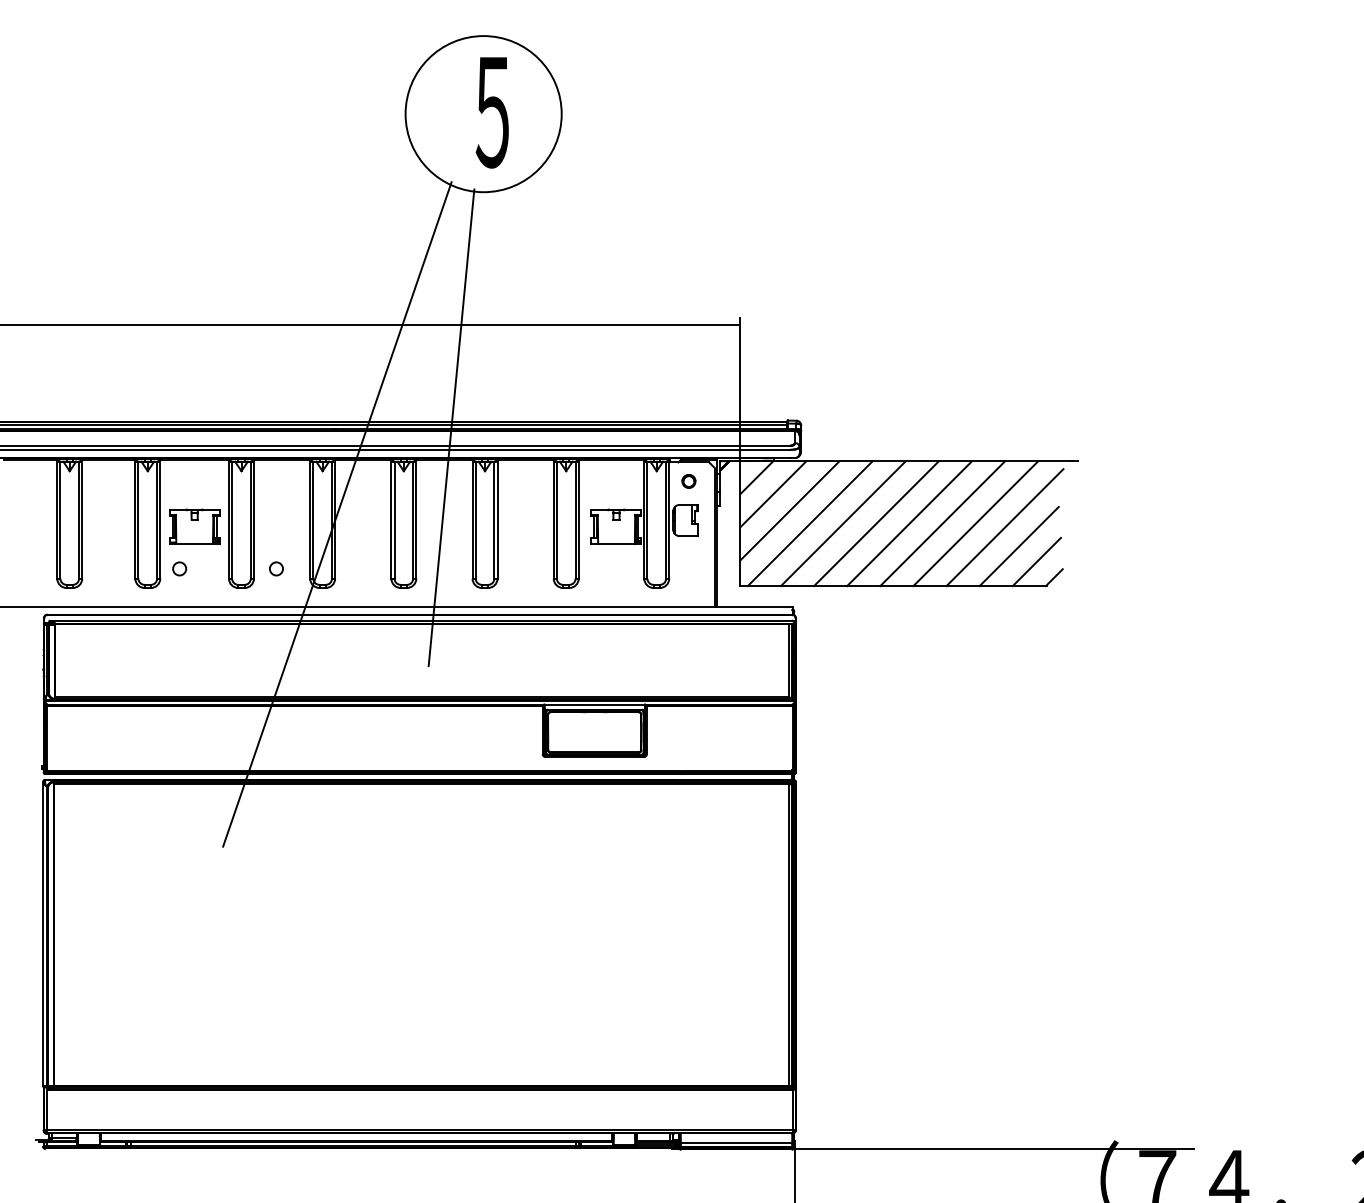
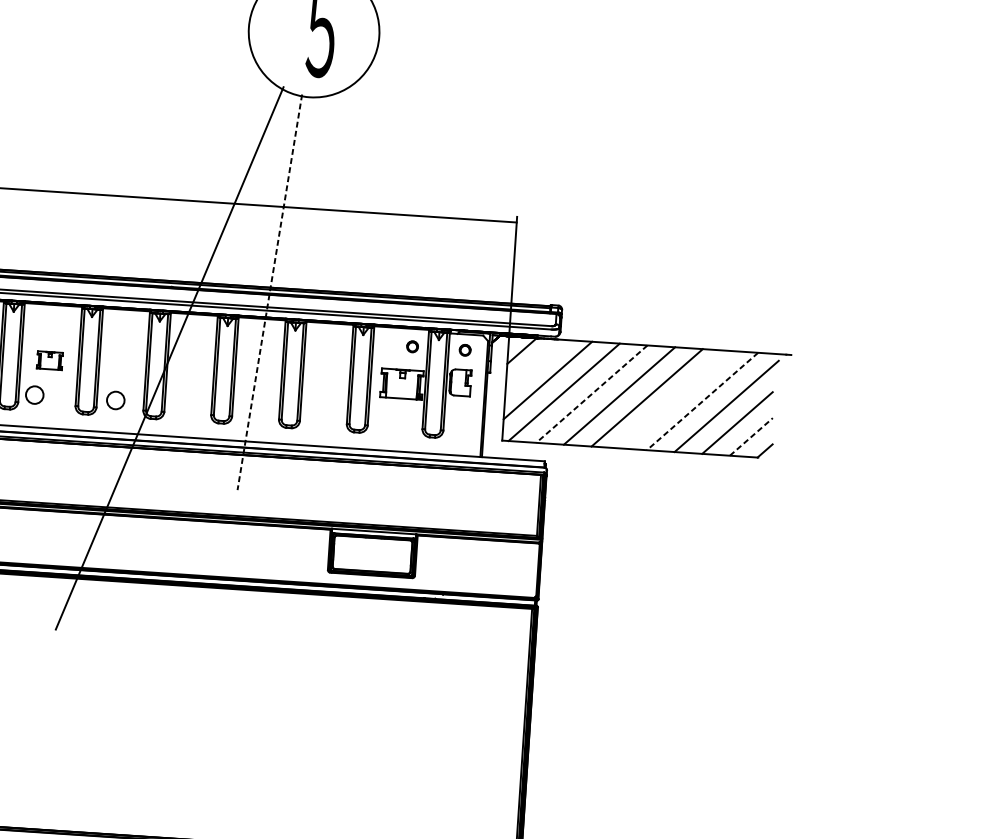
line: (451, 428) -> (269, 292), solid -> dashed
circle: (625, 481) -> (412, 346), added
line: (773, 494) -> (535, 365), removed
line: (942, 523) -> (674, 399), removed
line: (843, 524) -> (591, 394), solid -> dashed
line: (975, 524) -> (702, 402), solid -> dashed
part: (194, 526) -> (49, 360), size x0.6
line: (1037, 561) -> (751, 436), solid -> dashed
circle: (179, 568) -> (34, 394), size x1.6
circle: (276, 568) -> (115, 400), size x1.6

